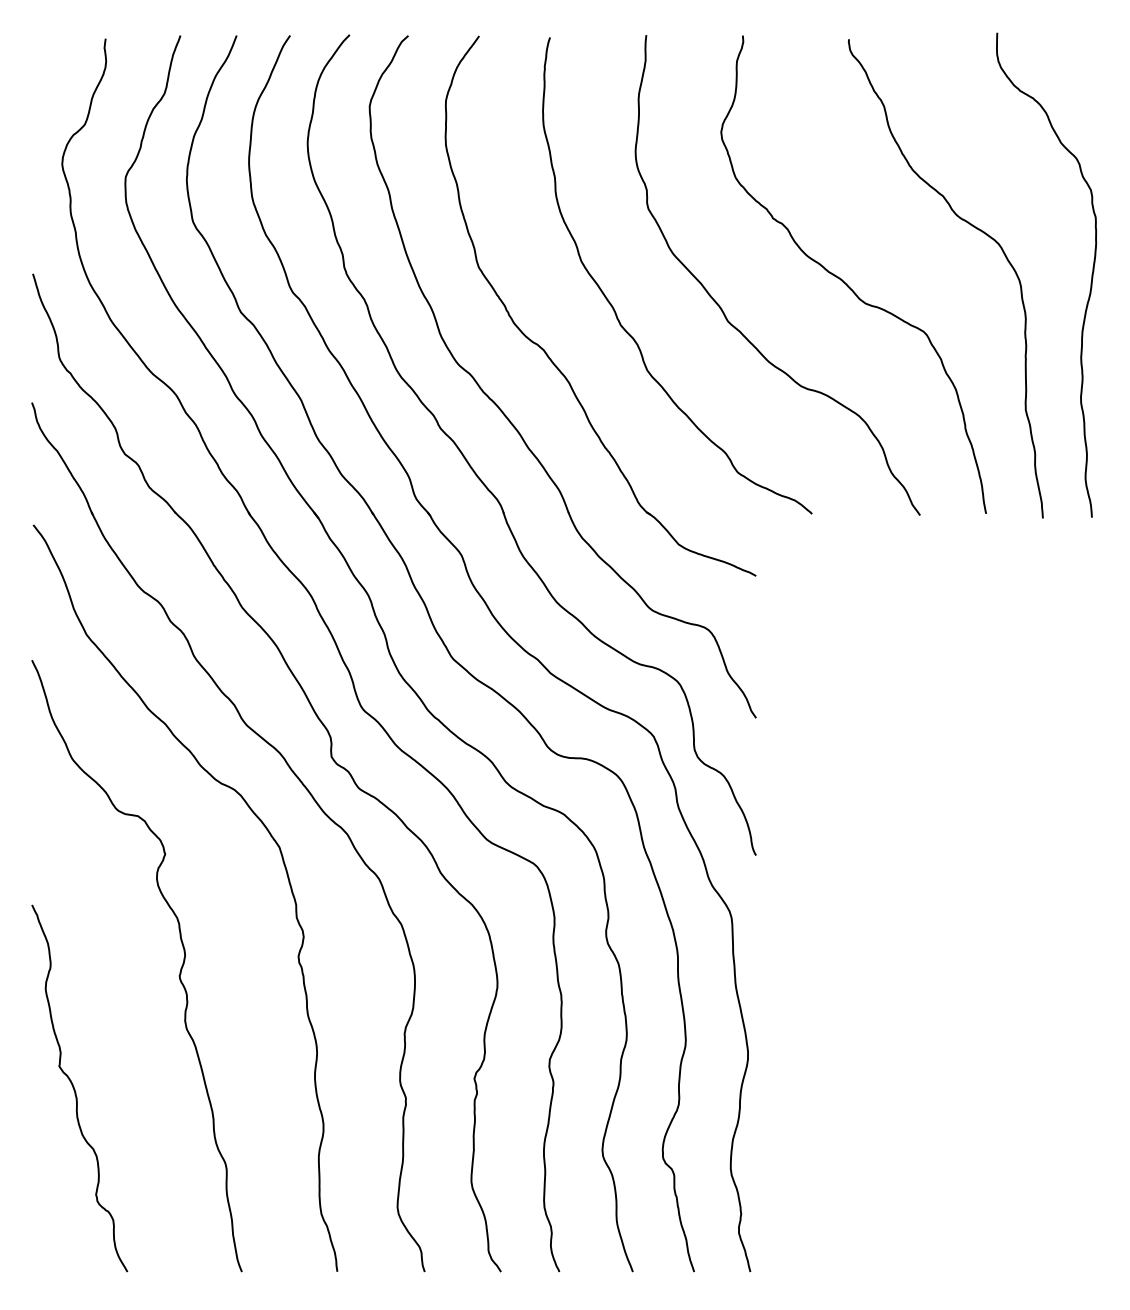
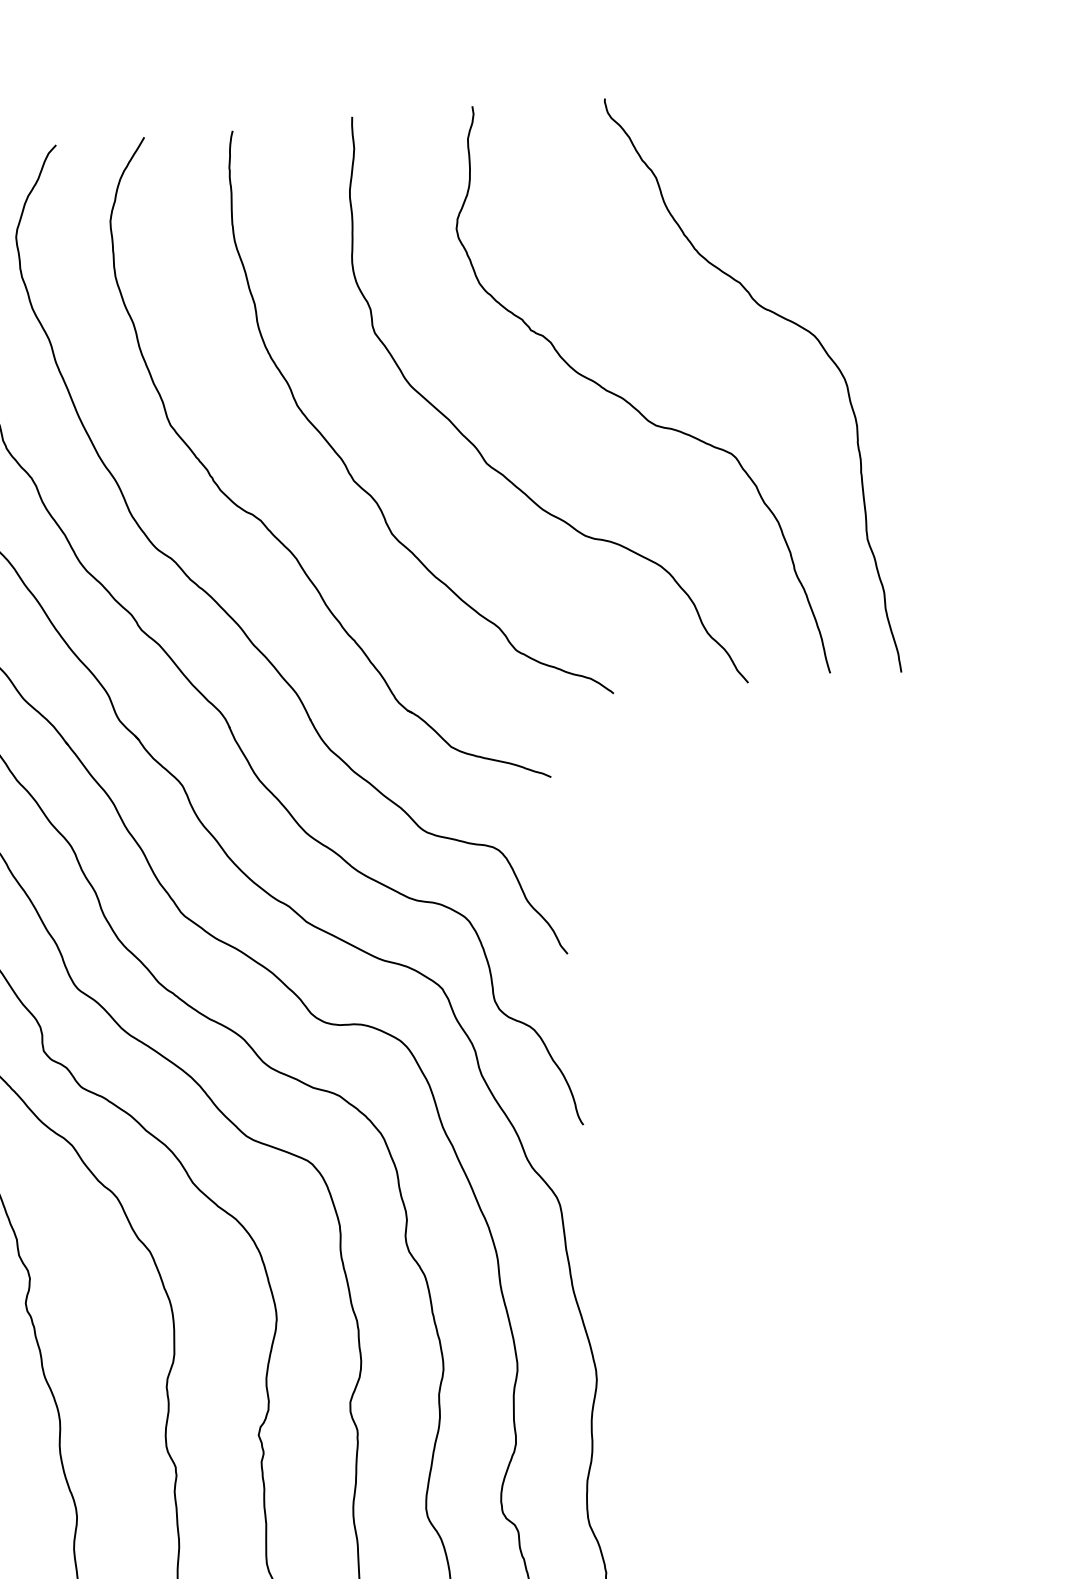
curve: (1090, 282) -> (933, 373), removed

